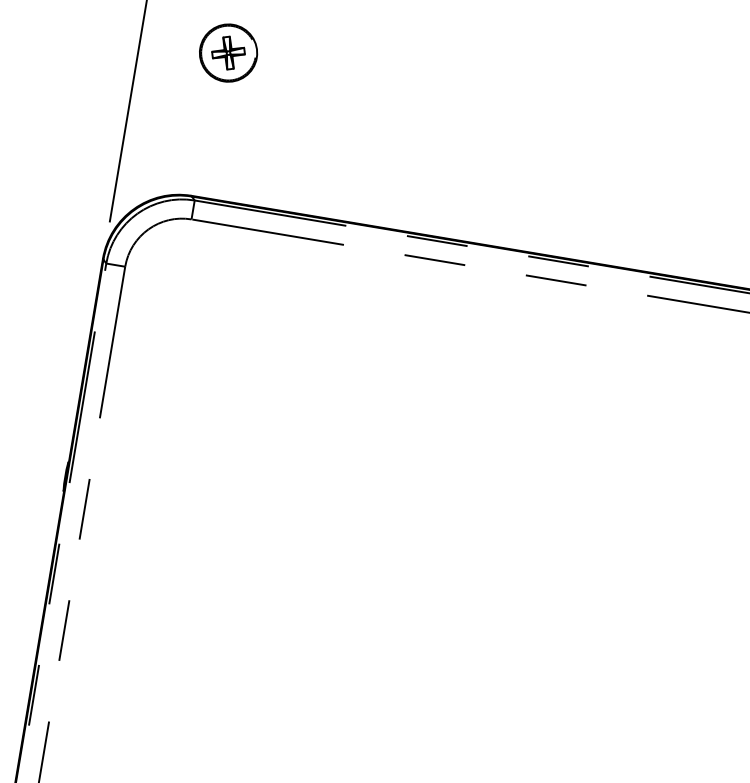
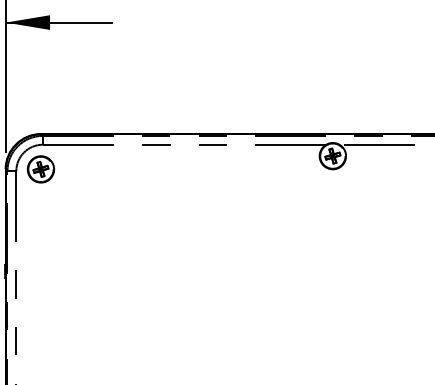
part: (227, 53) -> (40, 169), moved

